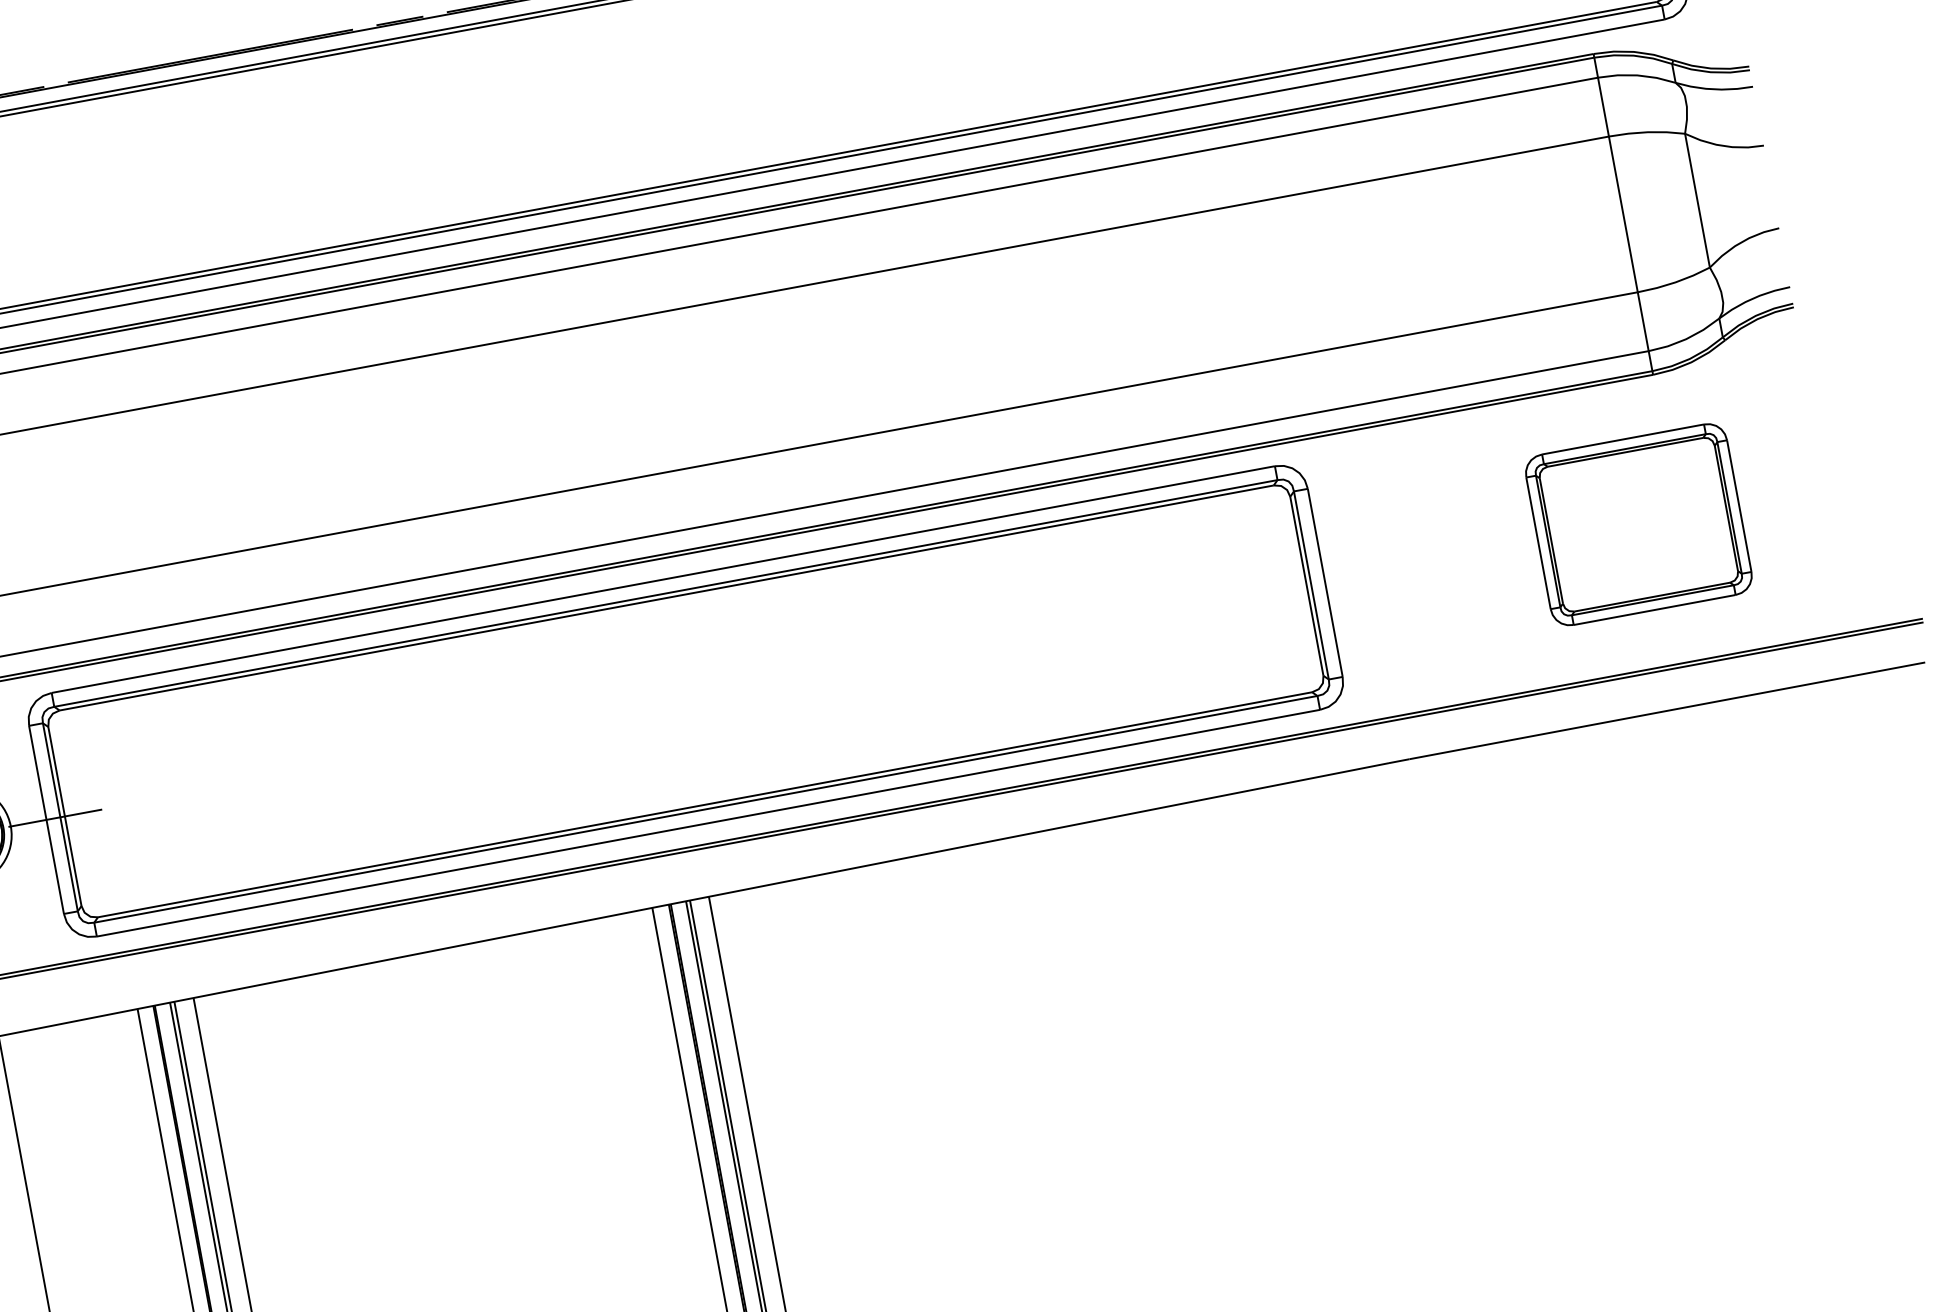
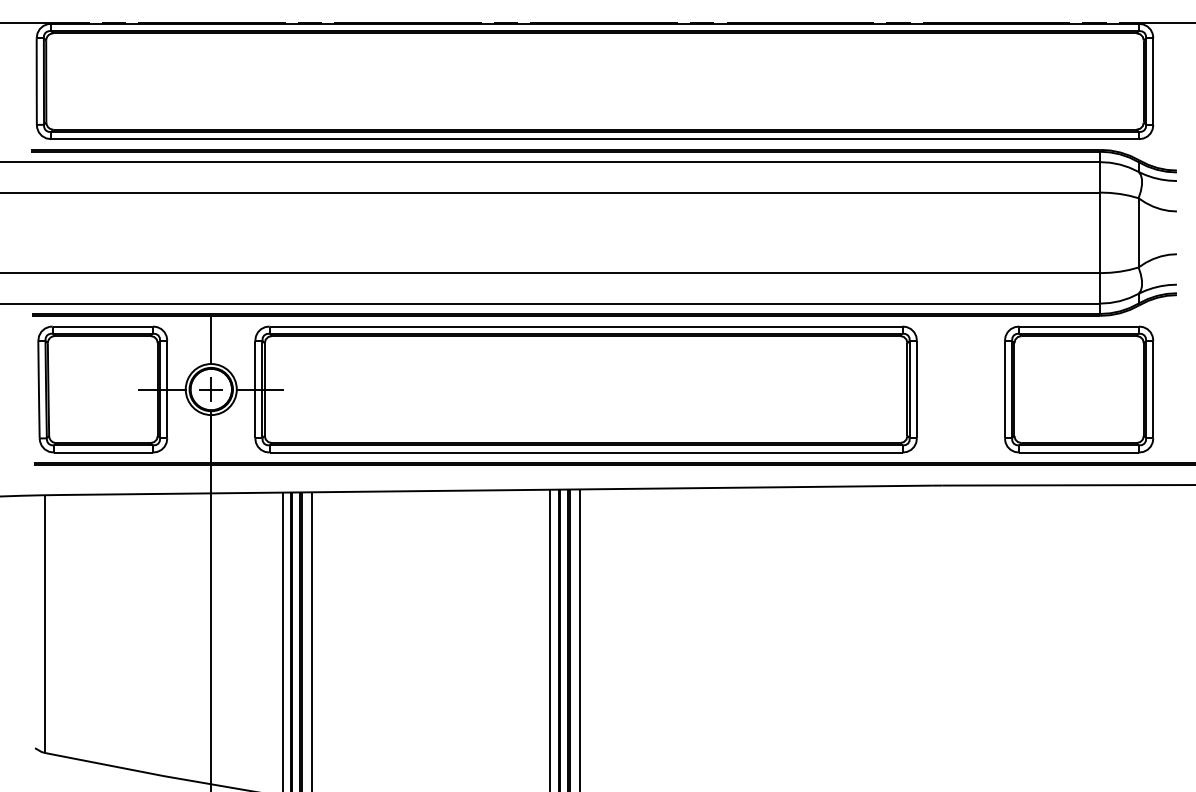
part: (1639, 524) -> (1079, 389), size x1.43

